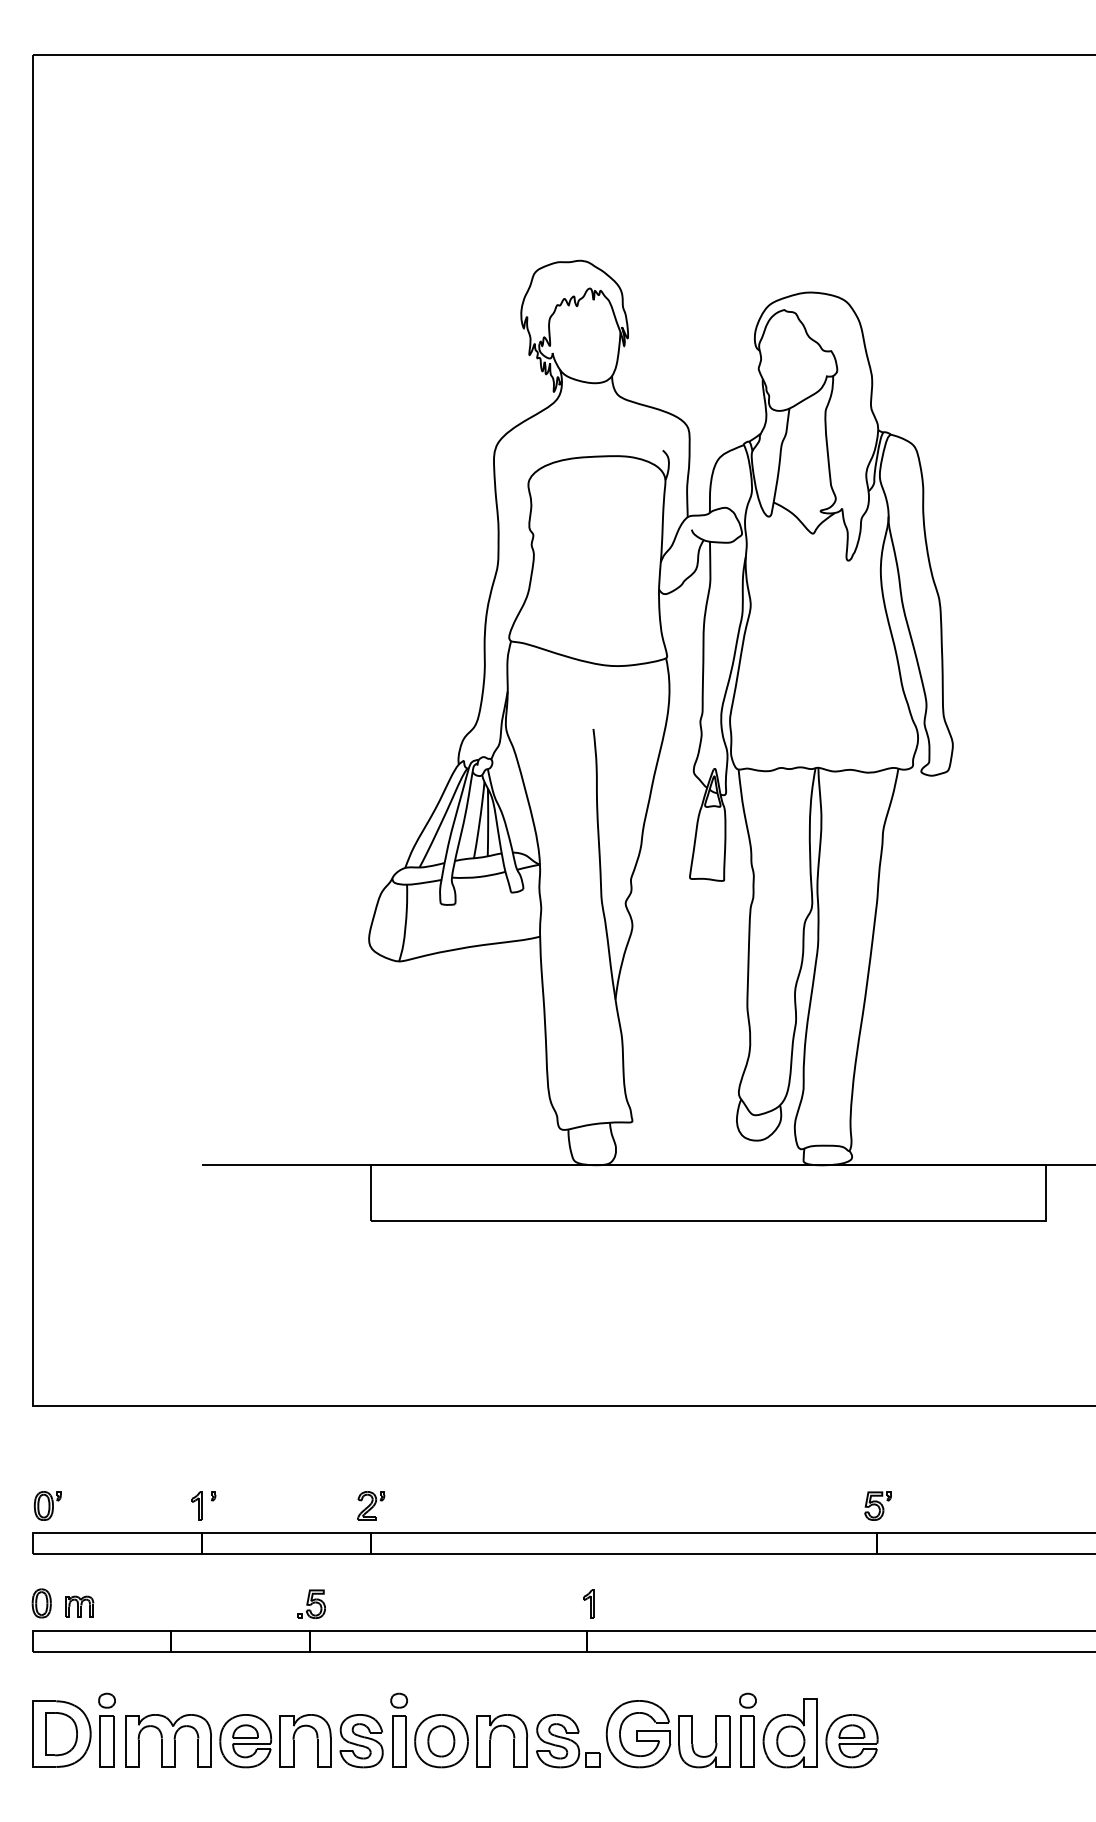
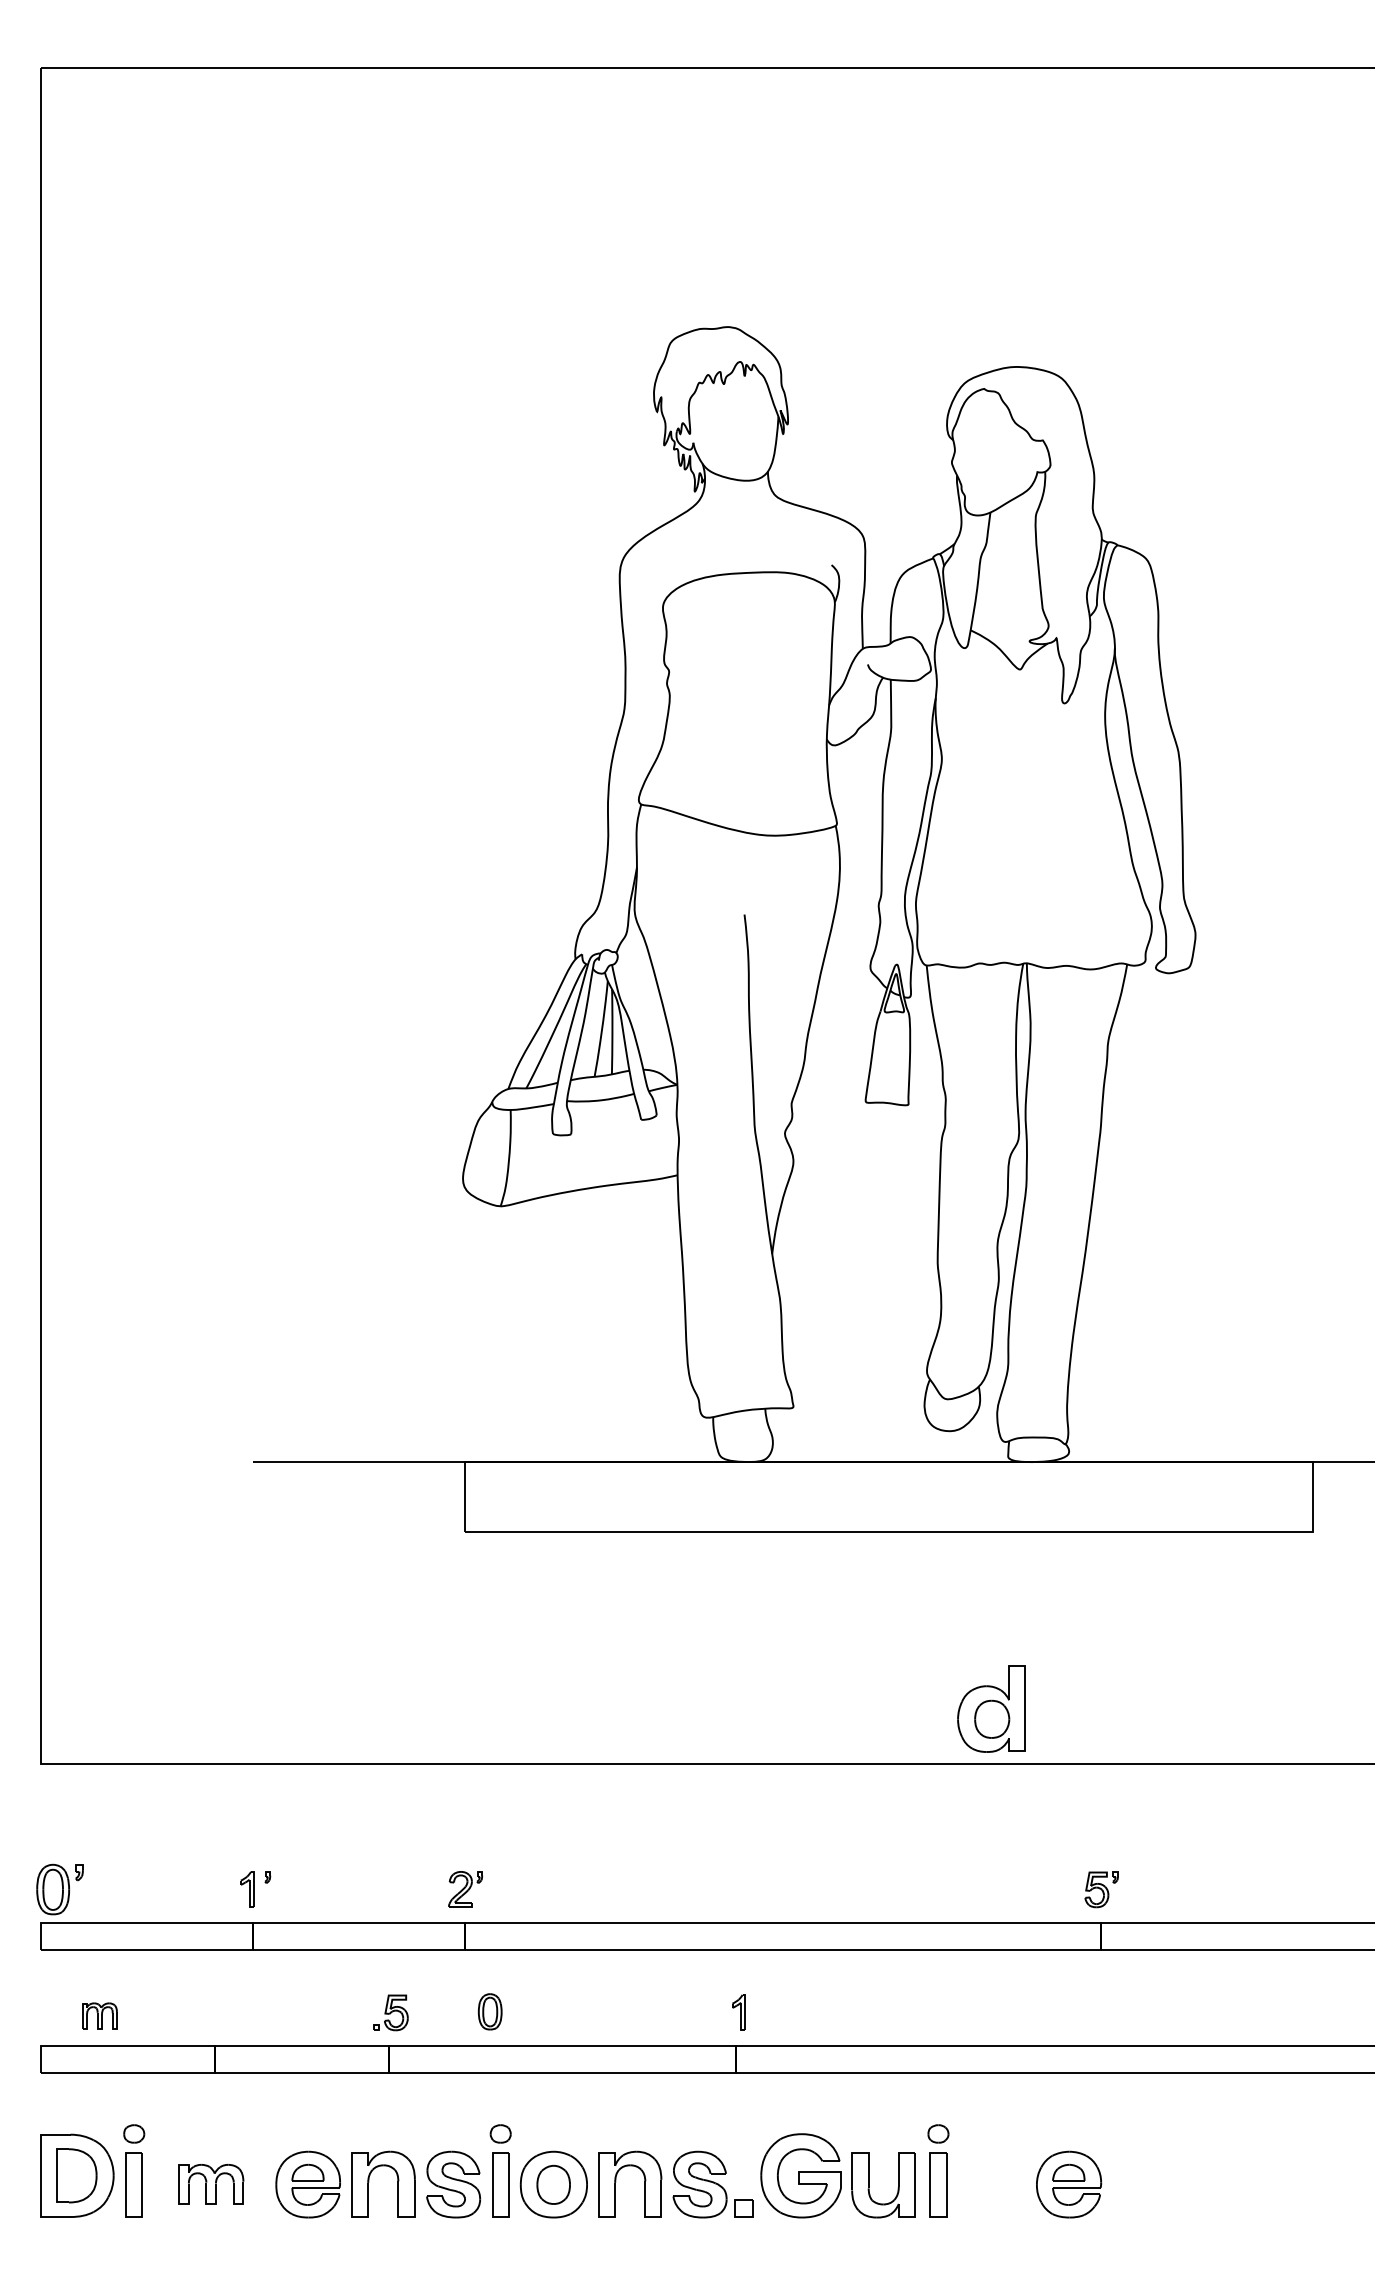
part: (47, 1505) -> (59, 1888), size x1.4
part: (41, 1603) -> (489, 2011), moved
part: (789, 1733) -> (990, 1709), moved
part: (168, 1740) -> (211, 2183), size x0.6

